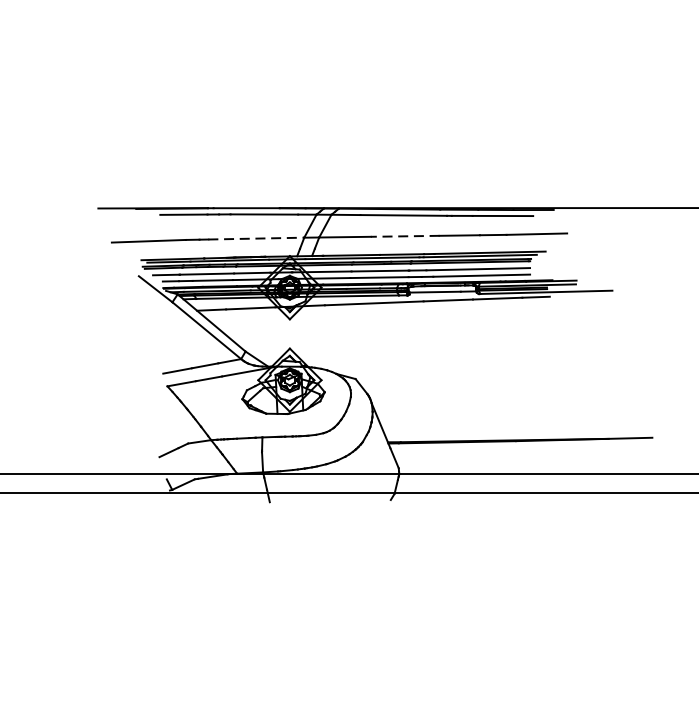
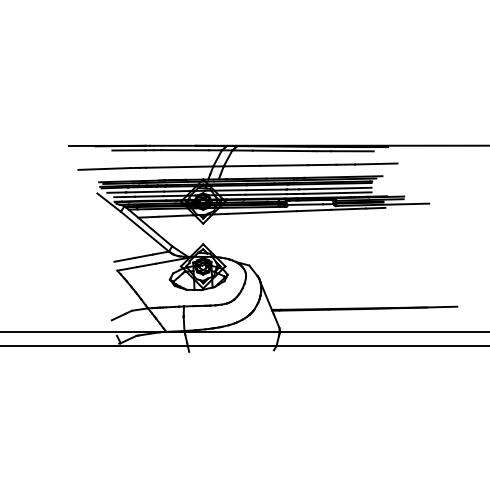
line: (404, 236) -> (283, 165), dashed -> solid
line: (256, 239) -> (179, 167), dashed -> solid

